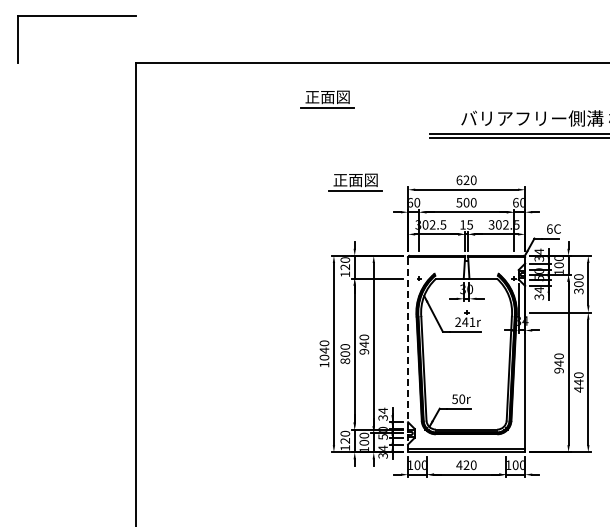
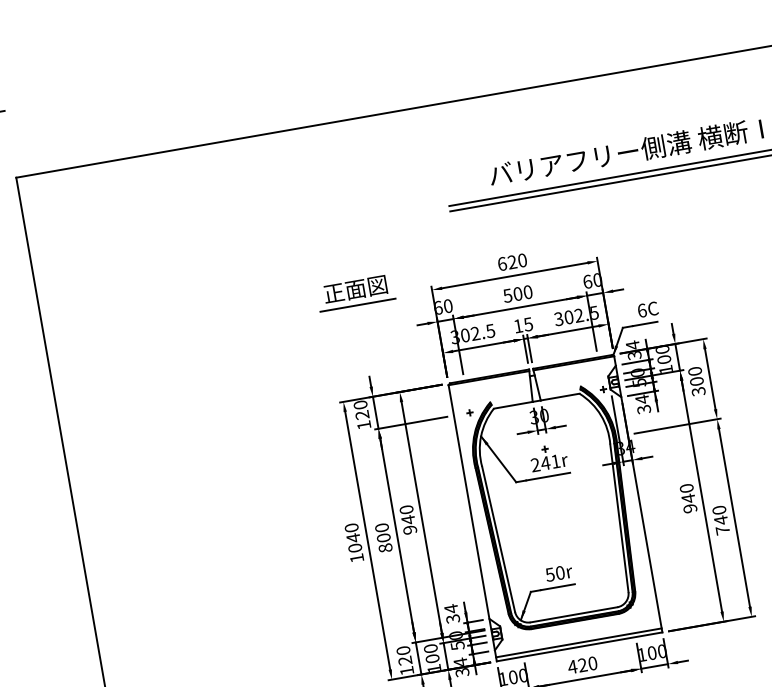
part: (327, 99) -> (295, 182), removed
line: (408, 354) -> (473, 522), dashed -> solid
text: (578, 389) -> (722, 530), 440 -> 740

